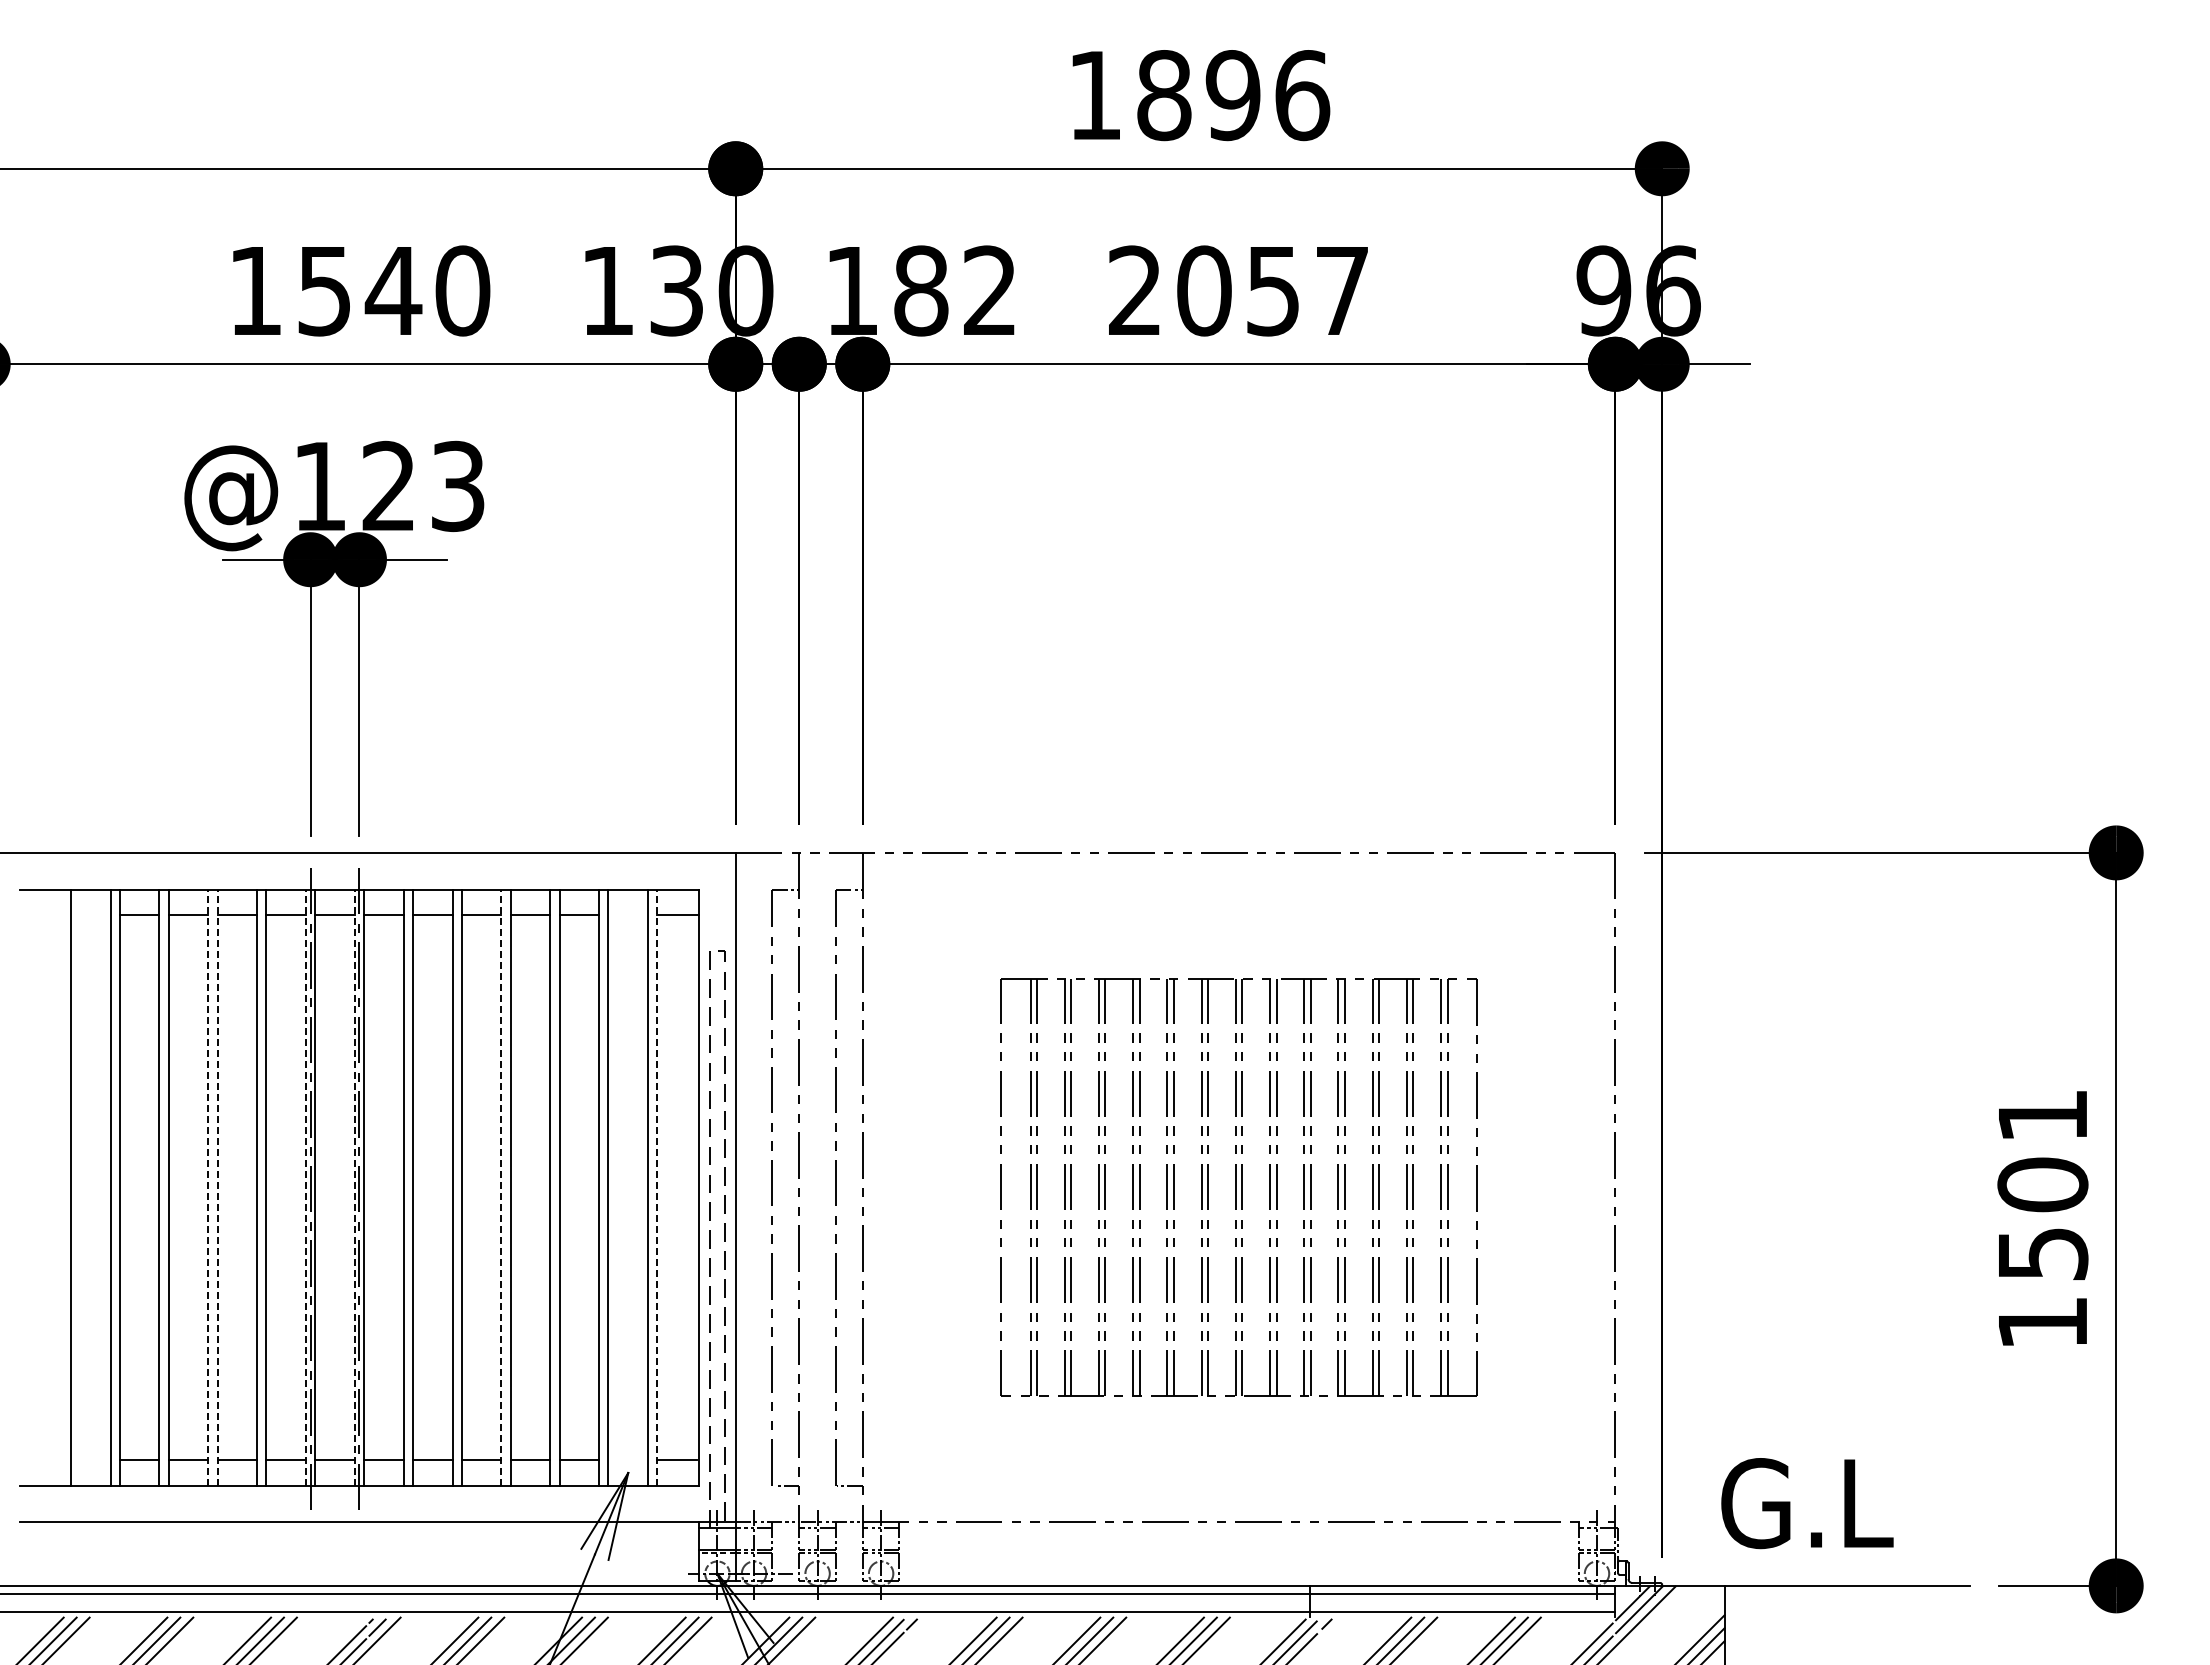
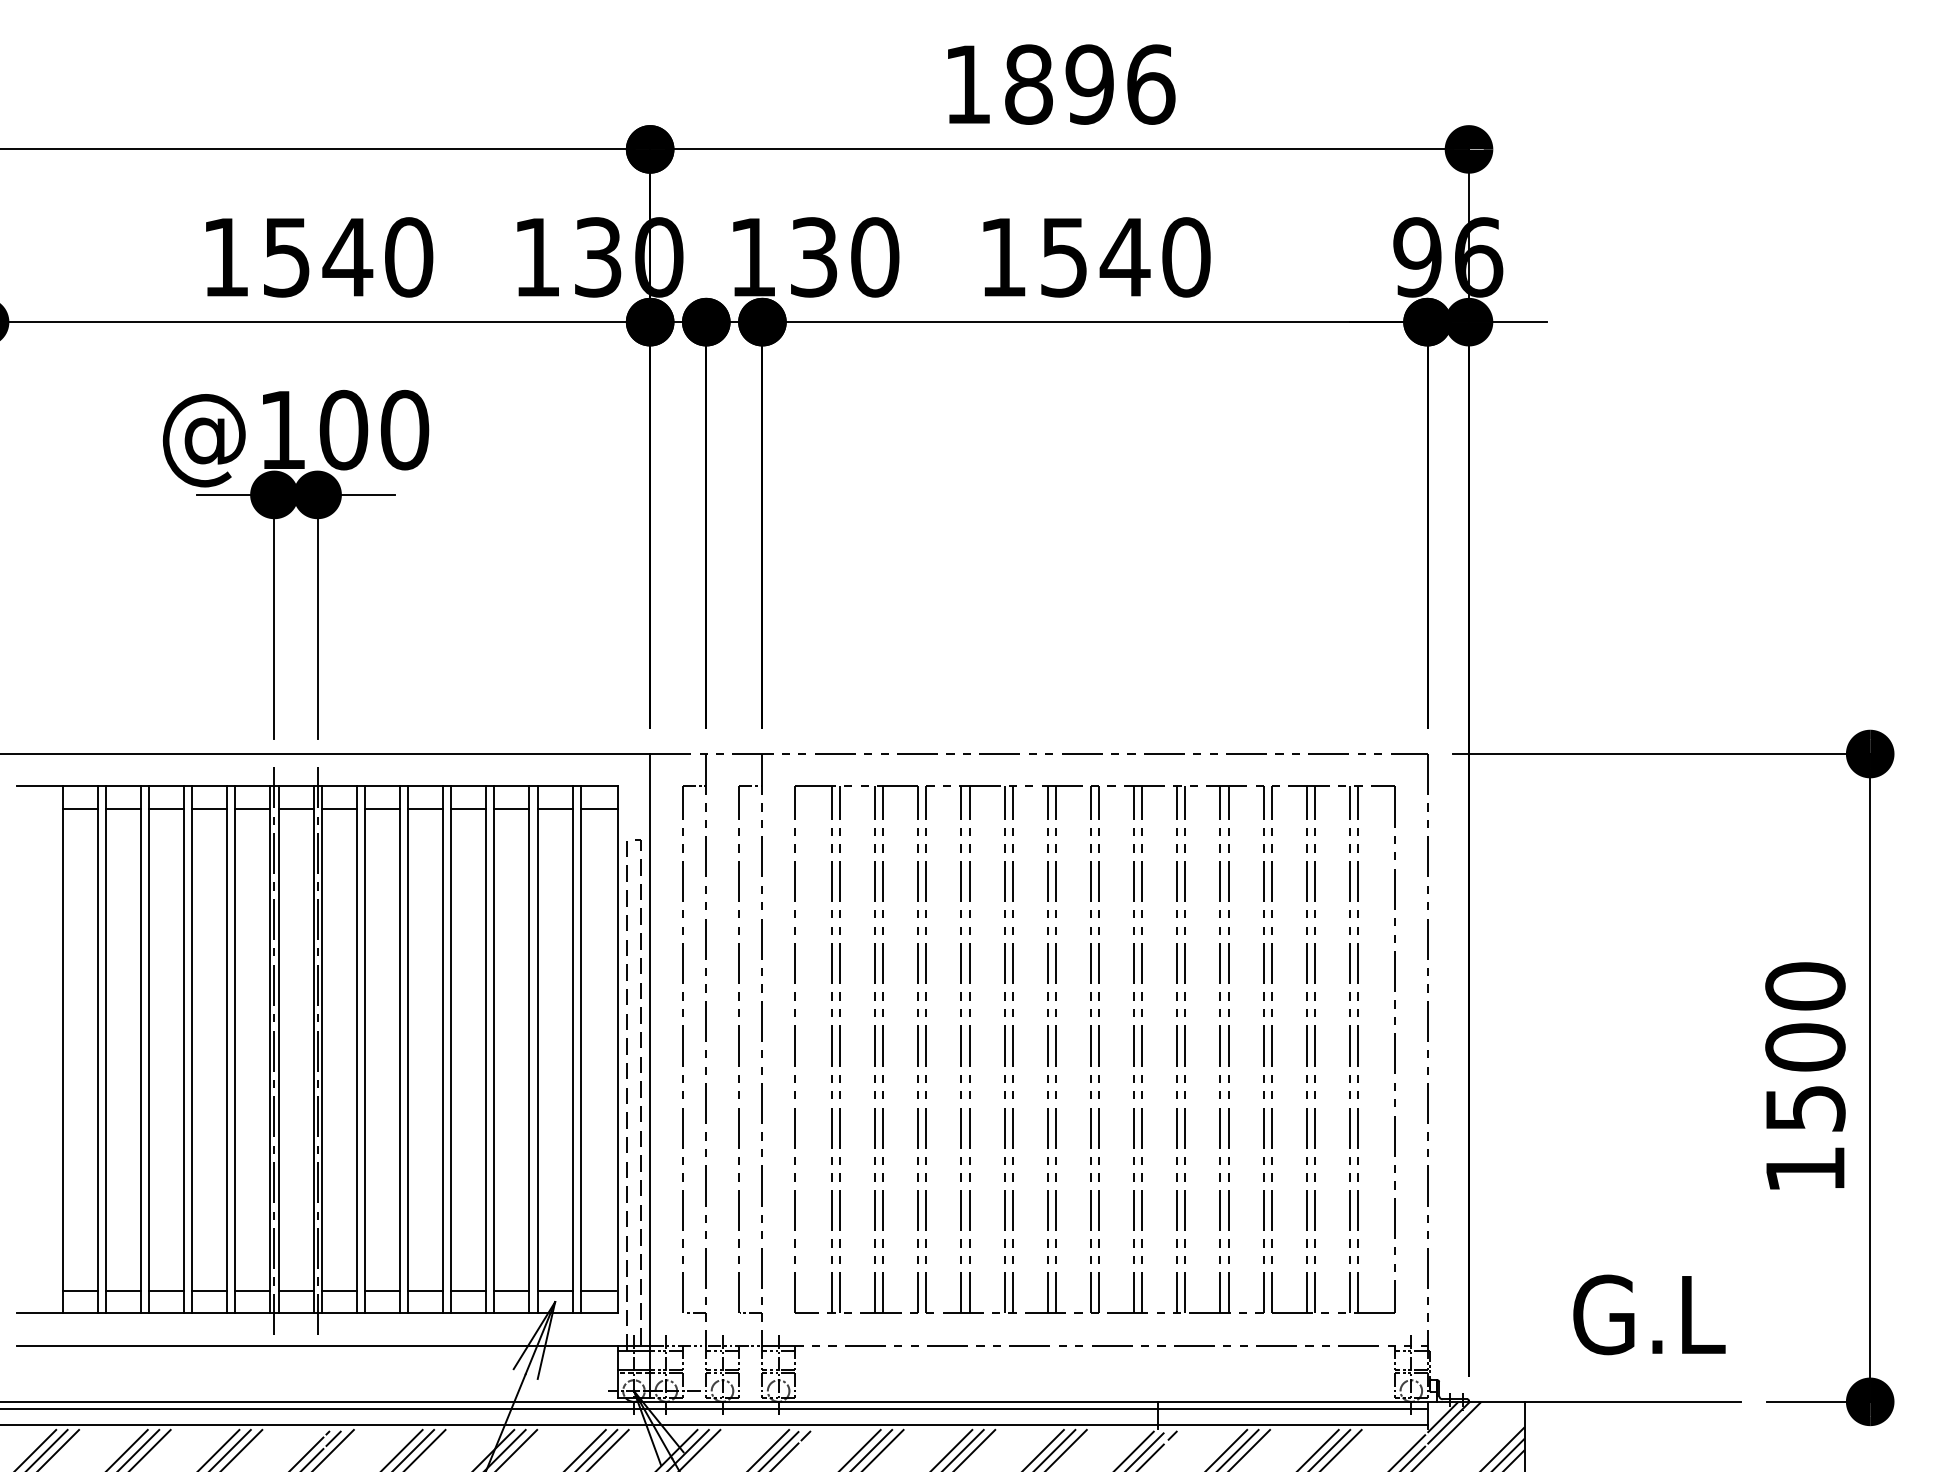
text: (955, 290) -> (844, 256), 182 -> 130
text: (1239, 290) -> (1095, 256), 2057 -> 1540
text: (423, 486) -> (374, 430), @123 -> @100
line: (90, 914) -> (79, 808), added
line: (628, 914) -> (555, 808), added
text: (2042, 1115) -> (1805, 986), 1501 -> 1500
line: (208, 1187) -> (184, 1049), dashed -> solid
line: (217, 1187) -> (192, 1049), dashed -> solid
line: (305, 1187) -> (269, 1049), dashed -> solid
line: (354, 1187) -> (313, 1049), dashed -> solid
line: (501, 1187) -> (443, 1049), dashed -> solid
line: (657, 1187) -> (580, 1049), dashed -> solid
part: (1238, 1187) -> (1094, 1049), size x1.43
line: (90, 1460) -> (79, 1291), added
line: (628, 1460) -> (555, 1291), added
text: (1807, 1503) -> (1649, 1314), moved

